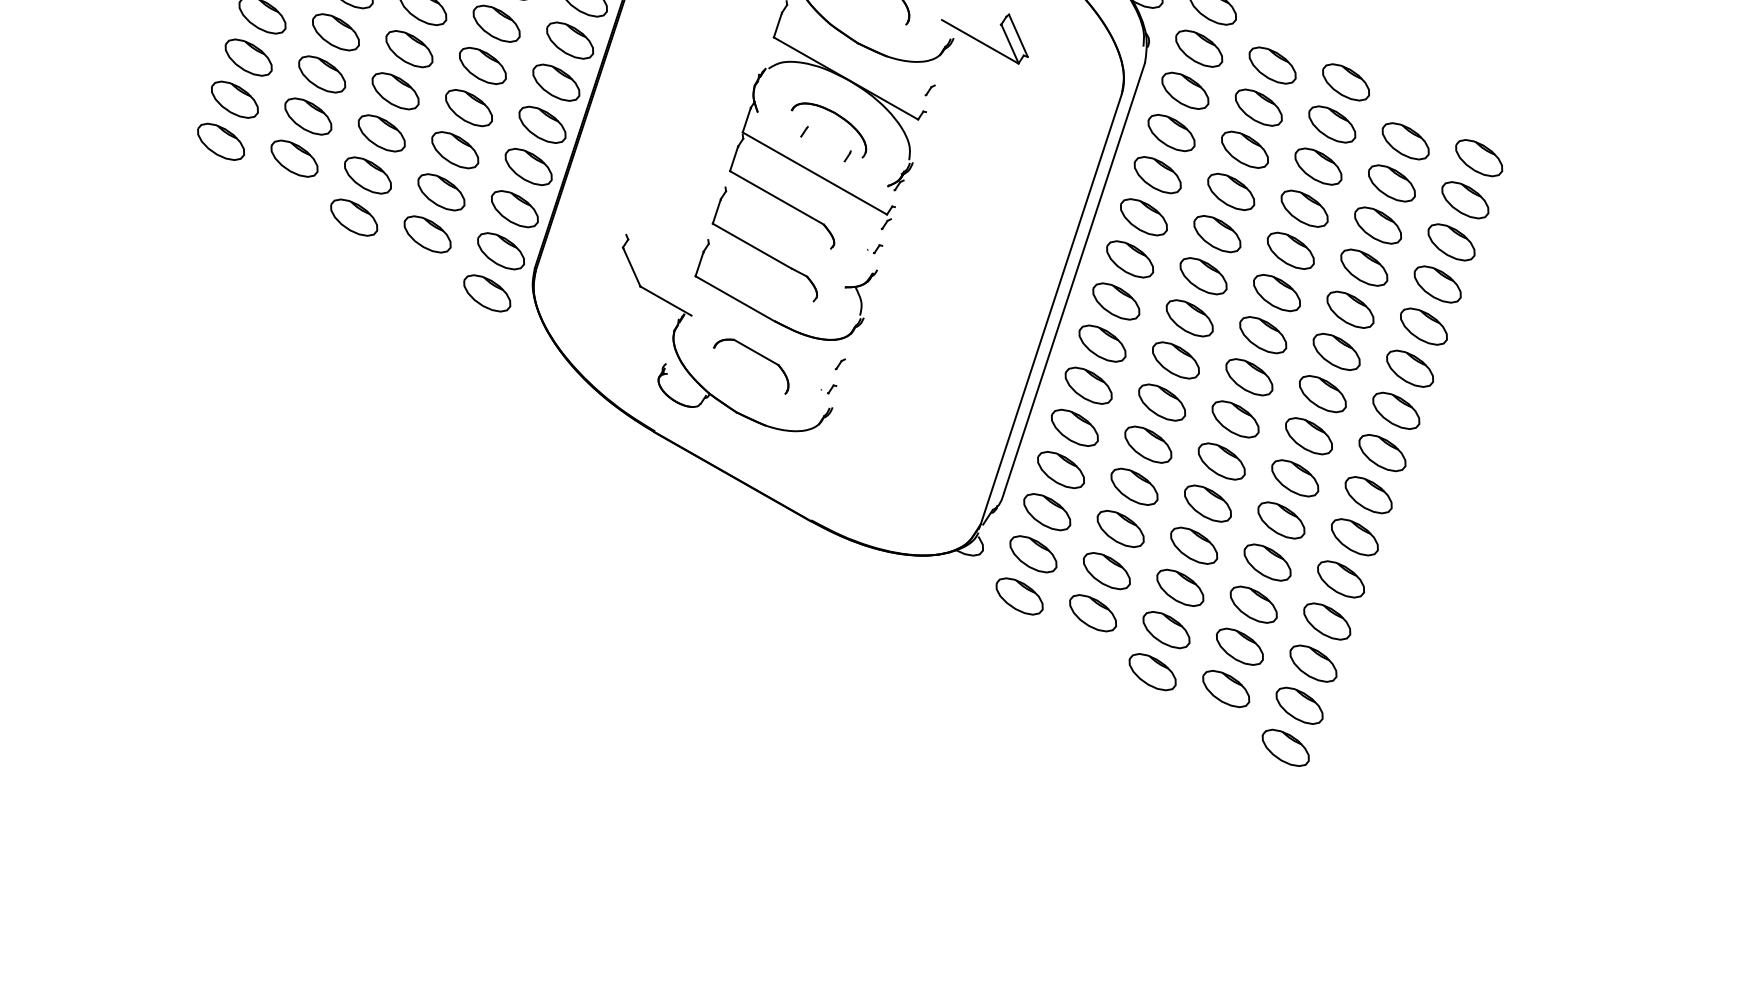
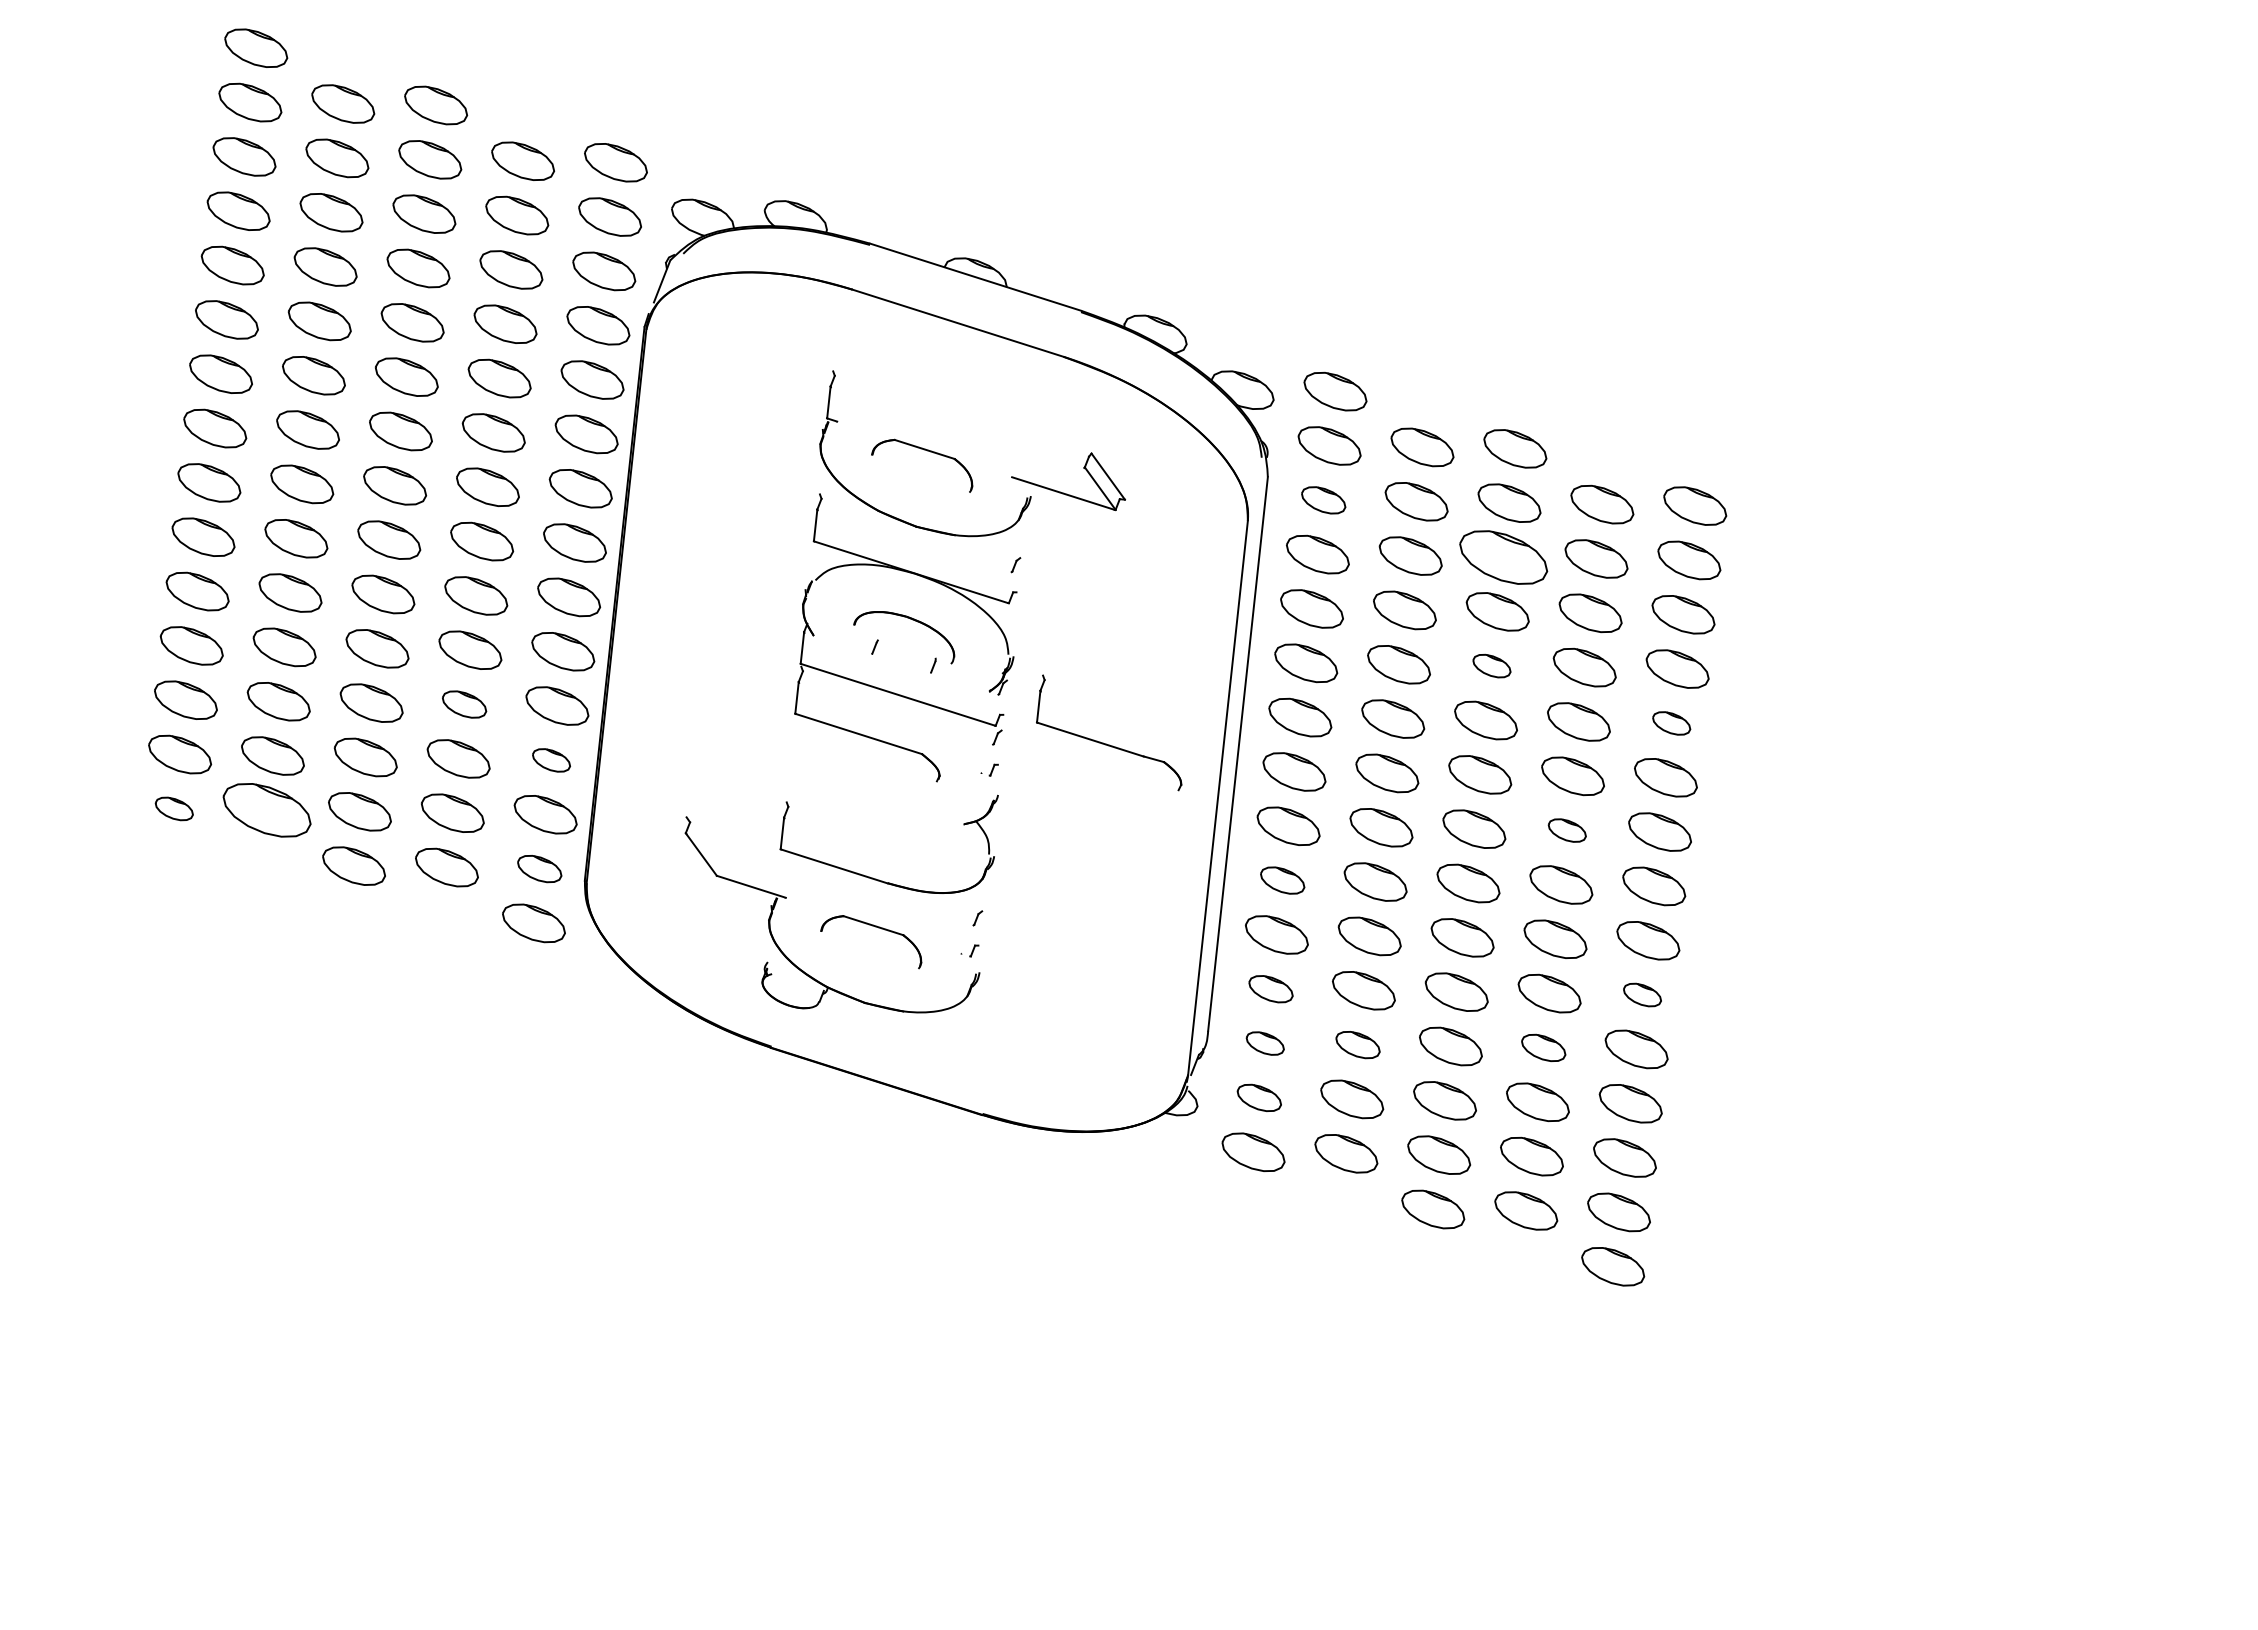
part: (1185, 91) -> (1323, 500), size x0.7
part: (469, 108) -> (464, 704), size x0.7
part: (221, 141) -> (174, 808), size x0.6
part: (294, 158) -> (266, 810), size x1.4
part: (1318, 166) -> (1503, 557), size x1.4
part: (528, 167) -> (551, 760), size x0.6
part: (500, 250) -> (539, 868), size x0.7
part: (1290, 250) -> (1491, 665), size x0.6
part: (764, 252) -> (1106, 743), moved
part: (1423, 326) -> (1671, 723), size x0.6
part: (1088, 385) -> (1282, 880), size x0.7
part: (1323, 394) -> (1567, 830), size x0.6
part: (1060, 469) -> (1270, 988), size x0.7
part: (1047, 512) -> (1265, 1043), size x0.6
part: (1120, 528) -> (1357, 1044), size x0.7
part: (1355, 536) -> (1642, 994), size x0.6
part: (1033, 553) -> (1259, 1097), size x0.7
part: (1267, 562) -> (1543, 1047), size x0.7

